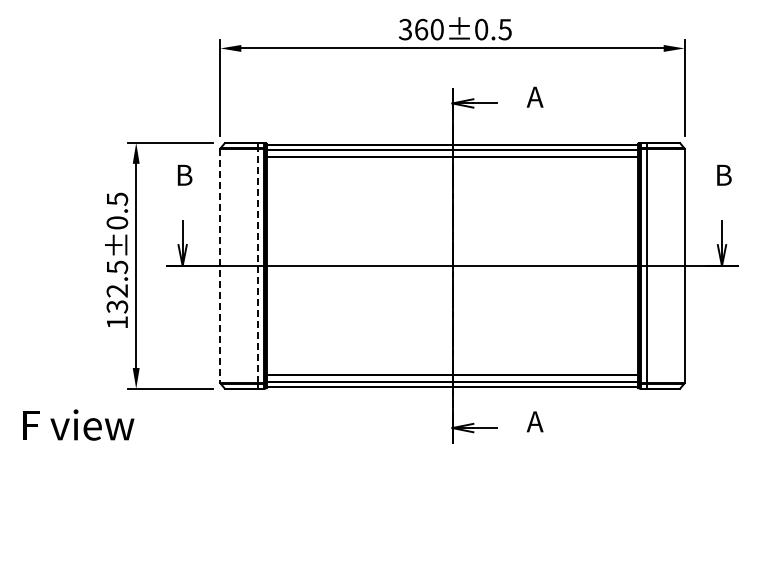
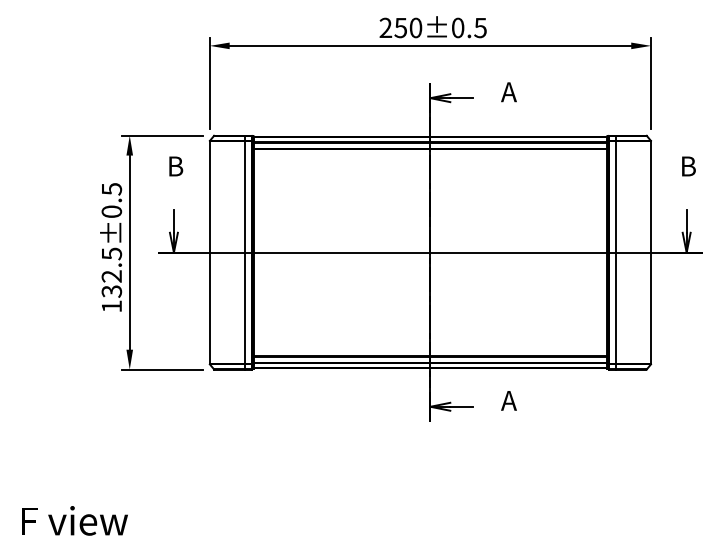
text: (413, 29) -> (393, 27), 360±0.5 -> 250±0.5
line: (257, 265) -> (245, 252), dashed -> solid
line: (220, 266) -> (209, 253), dashed -> solid
text: (78, 424) -> (74, 520), moved

